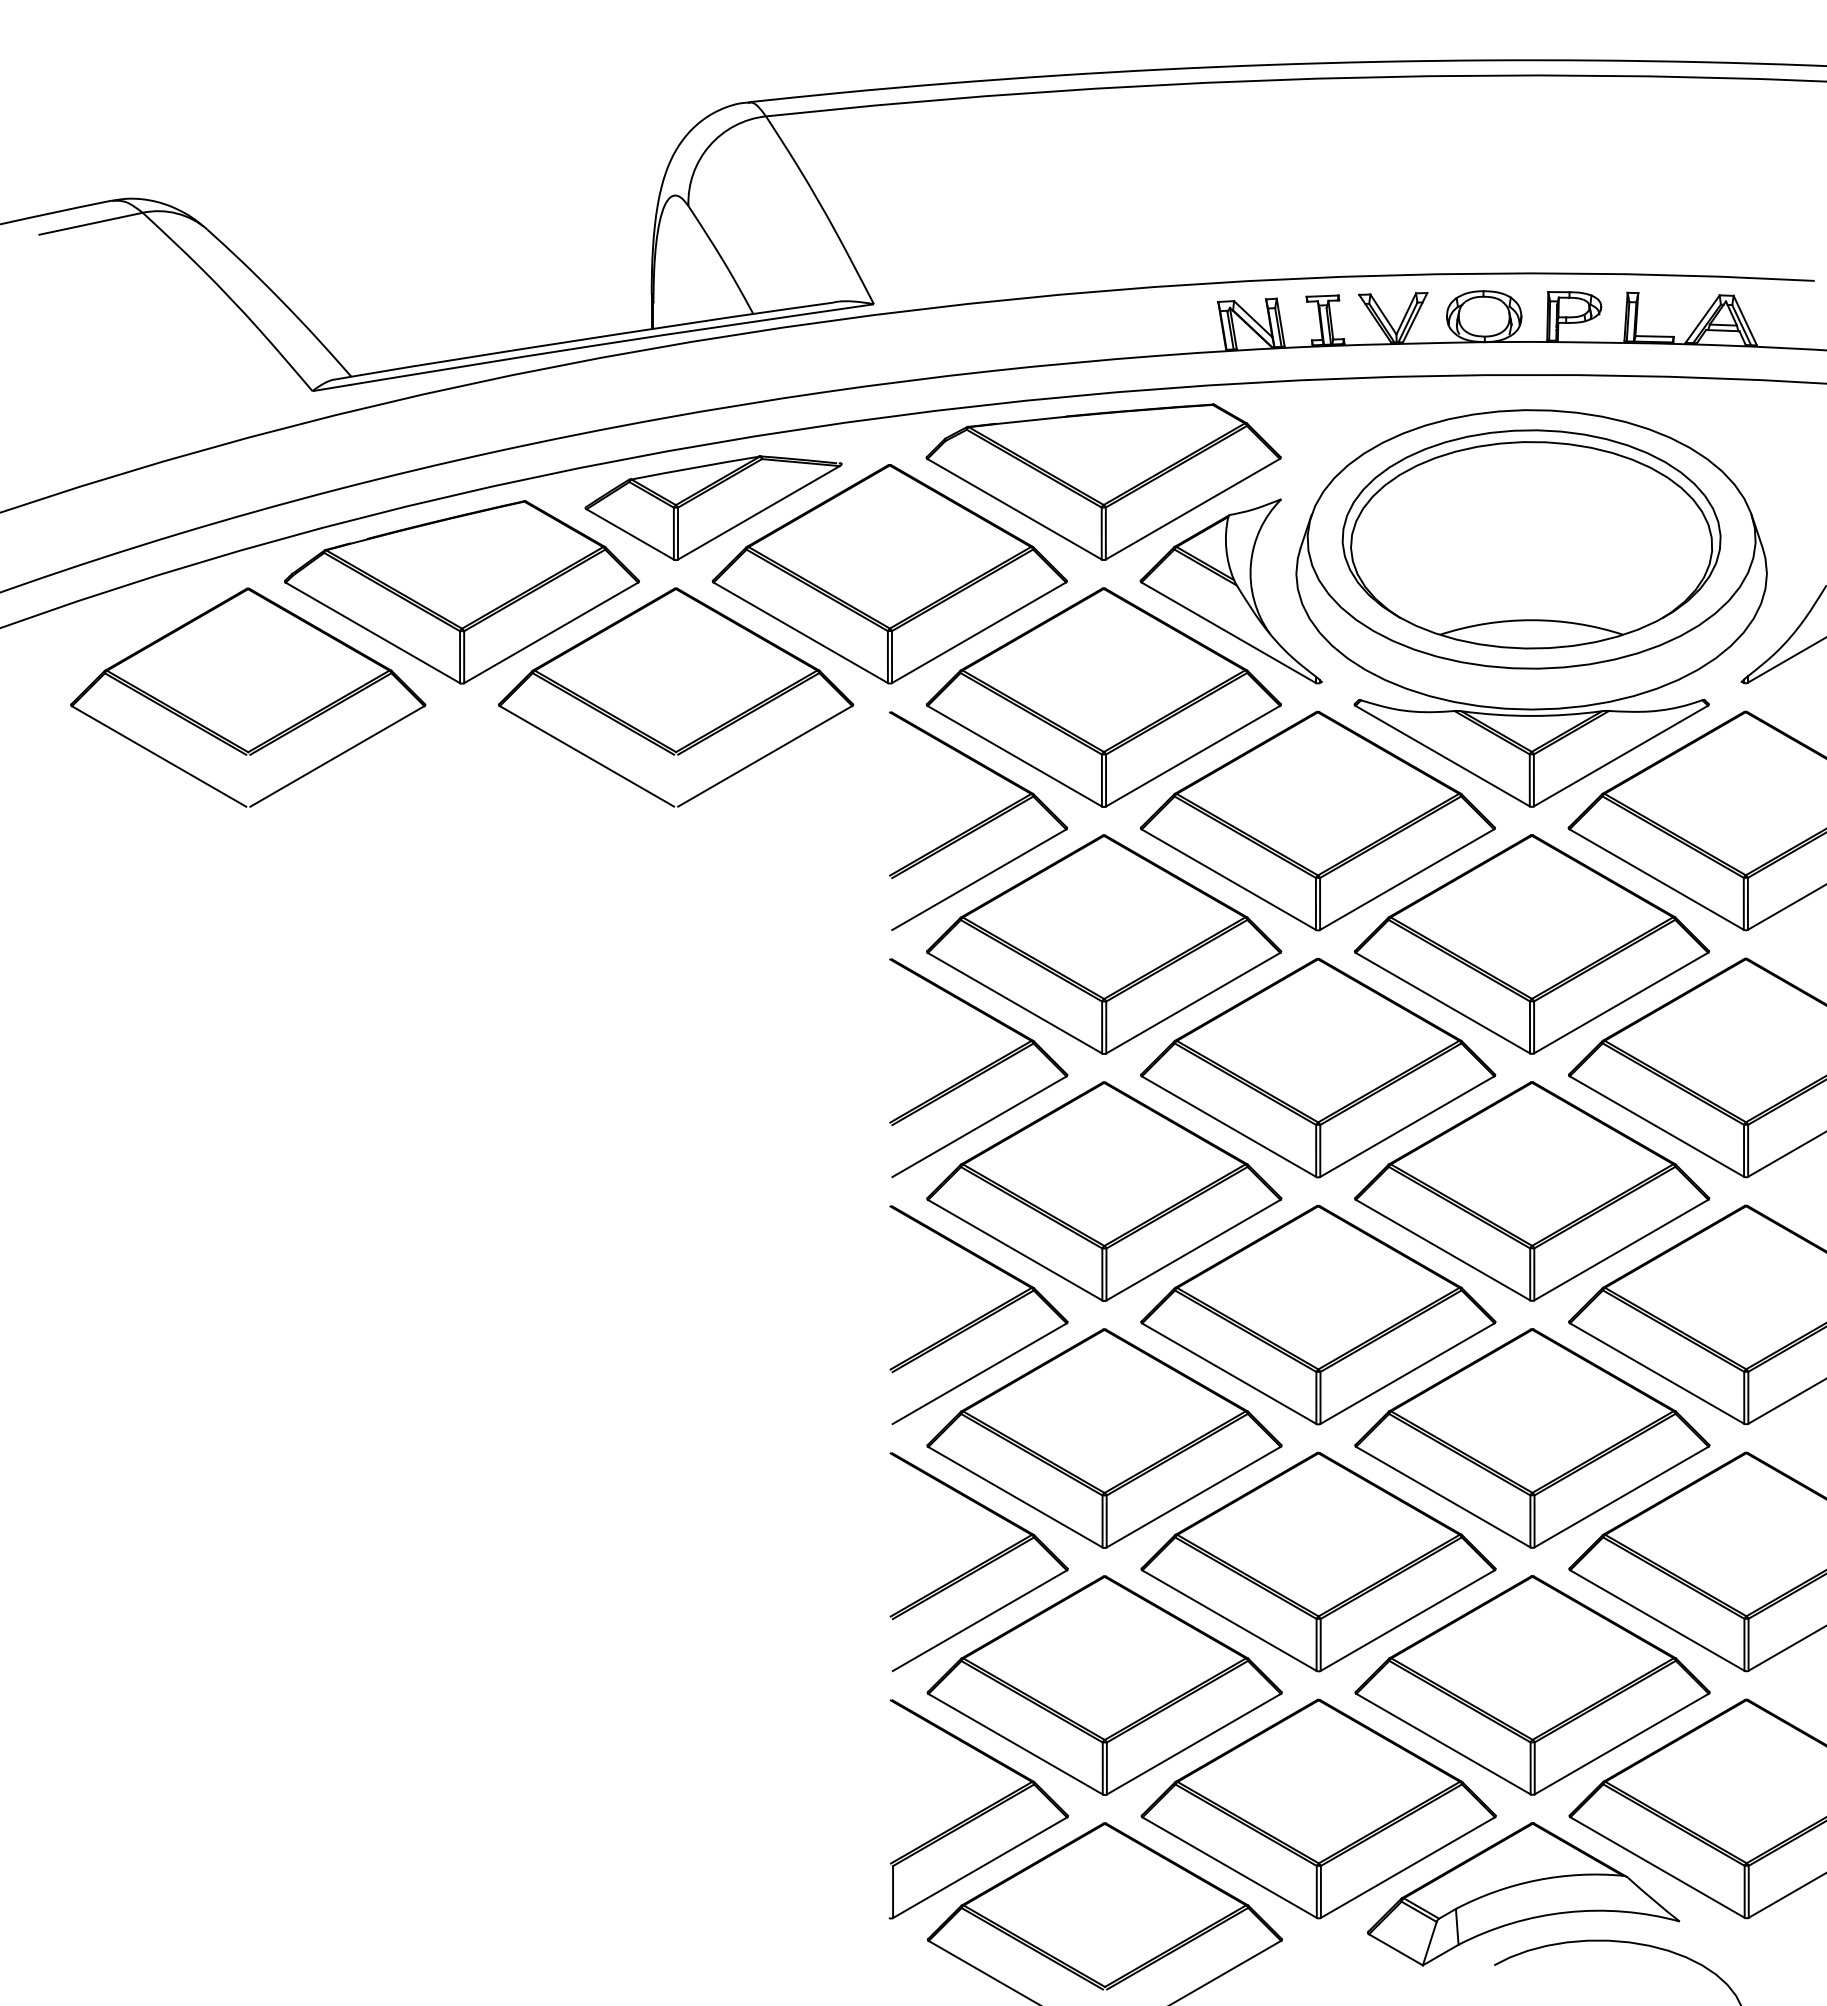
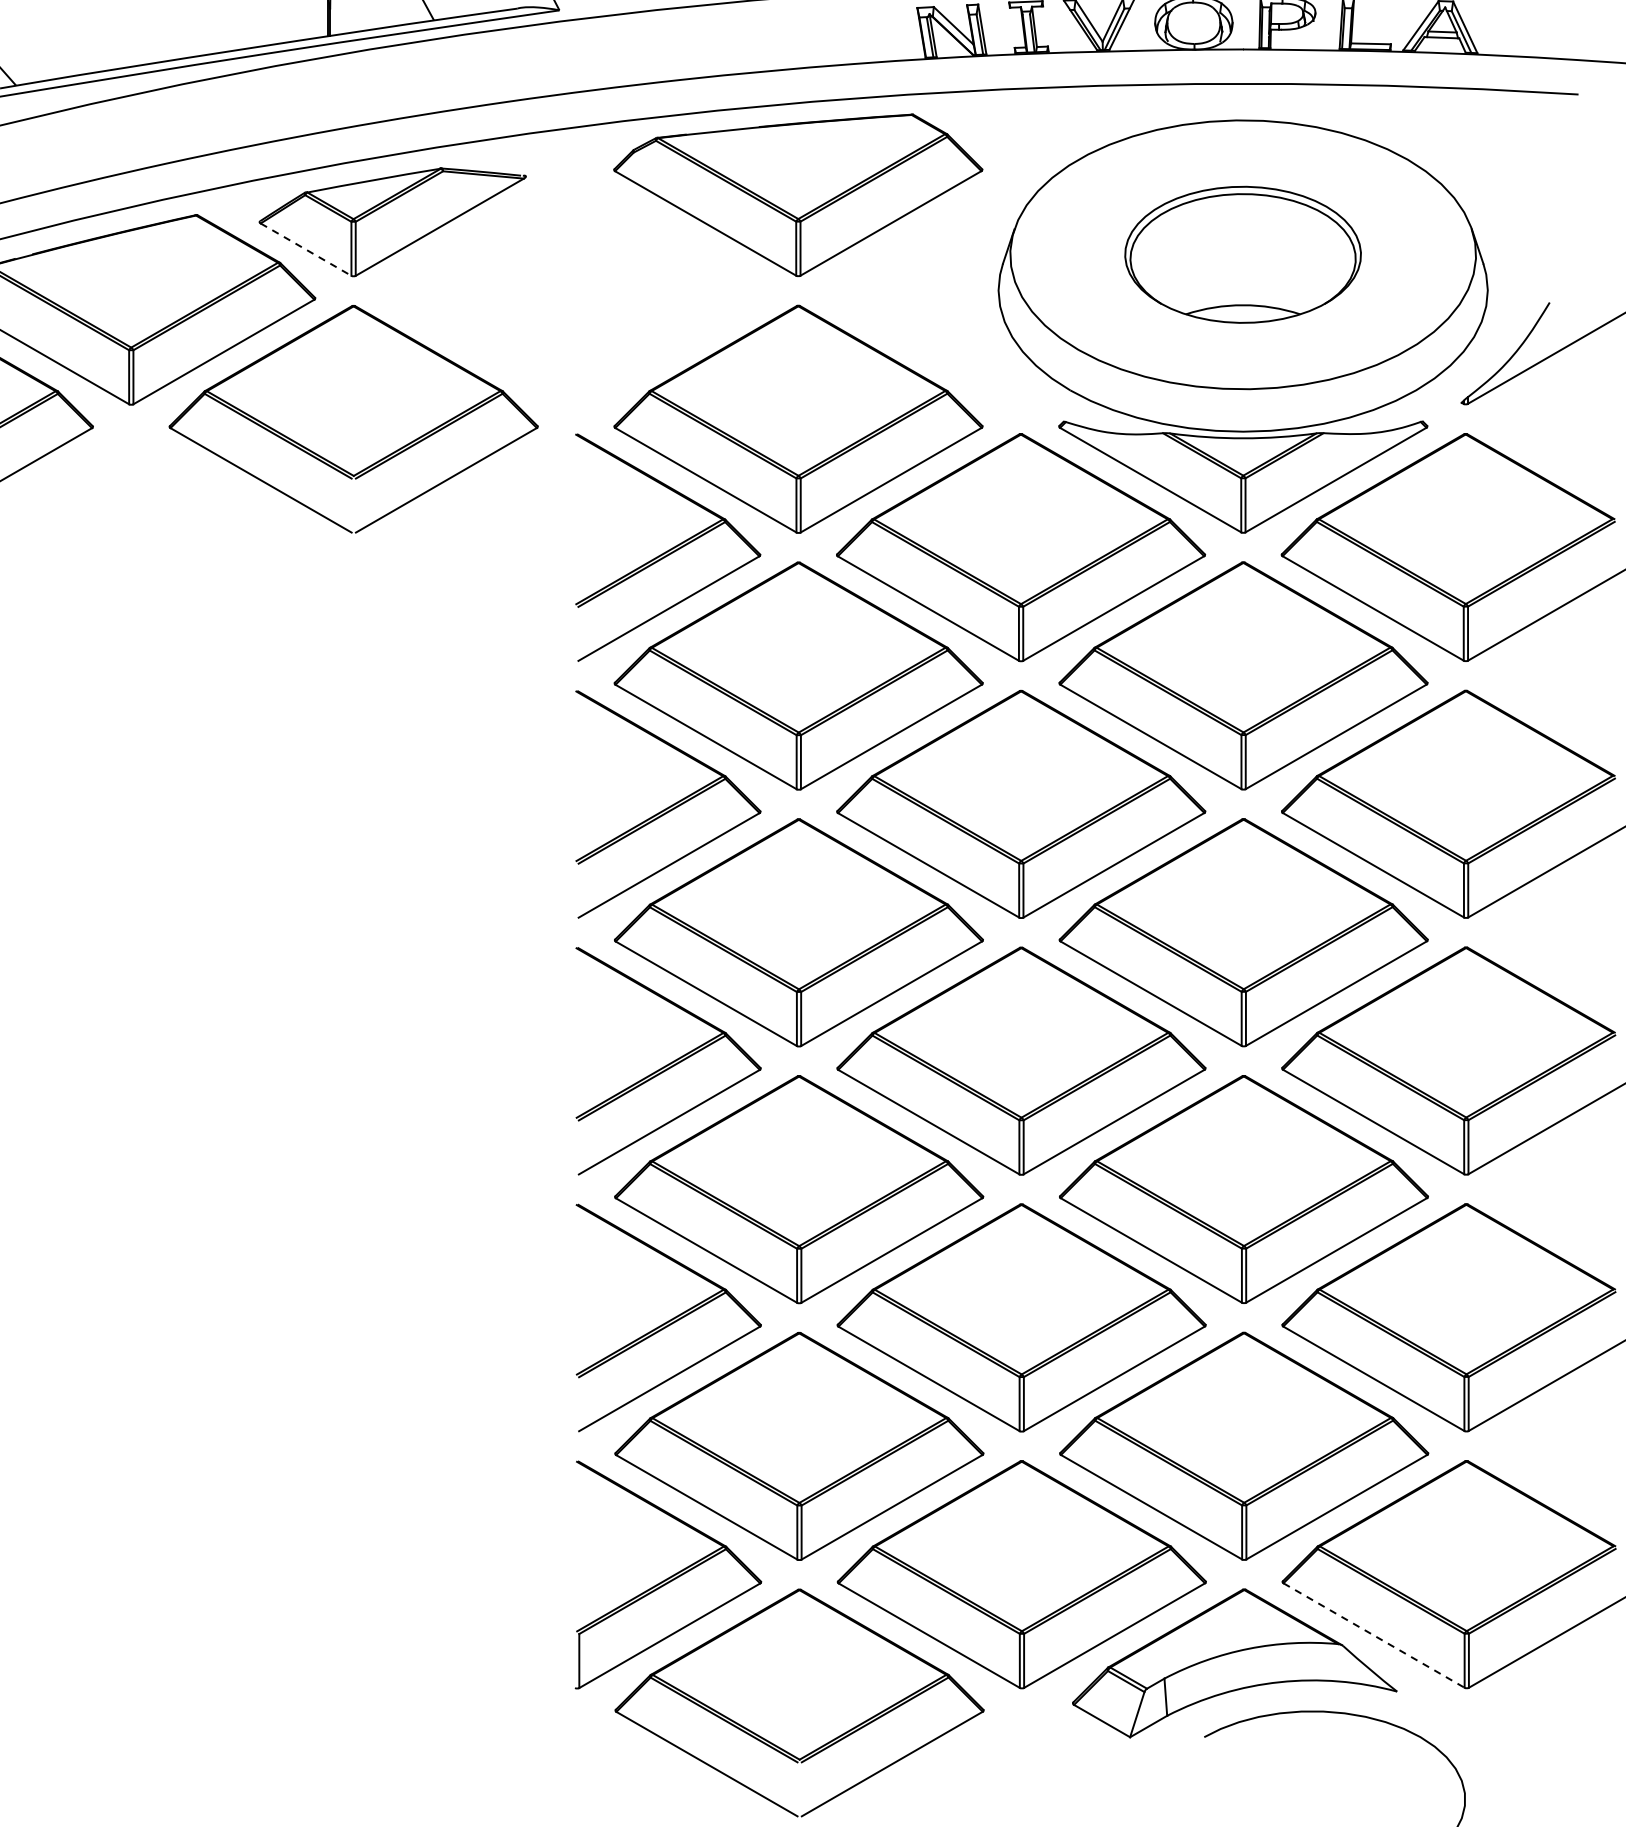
line: (630, 534) -> (306, 249), solid -> dashed
part: (1531, 539) -> (1243, 254), size x0.6
part: (889, 574) -> (575, 291), removed
part: (1230, 591) -> (930, 308), removed
line: (1657, 1867) -> (1374, 1635), solid -> dashed

